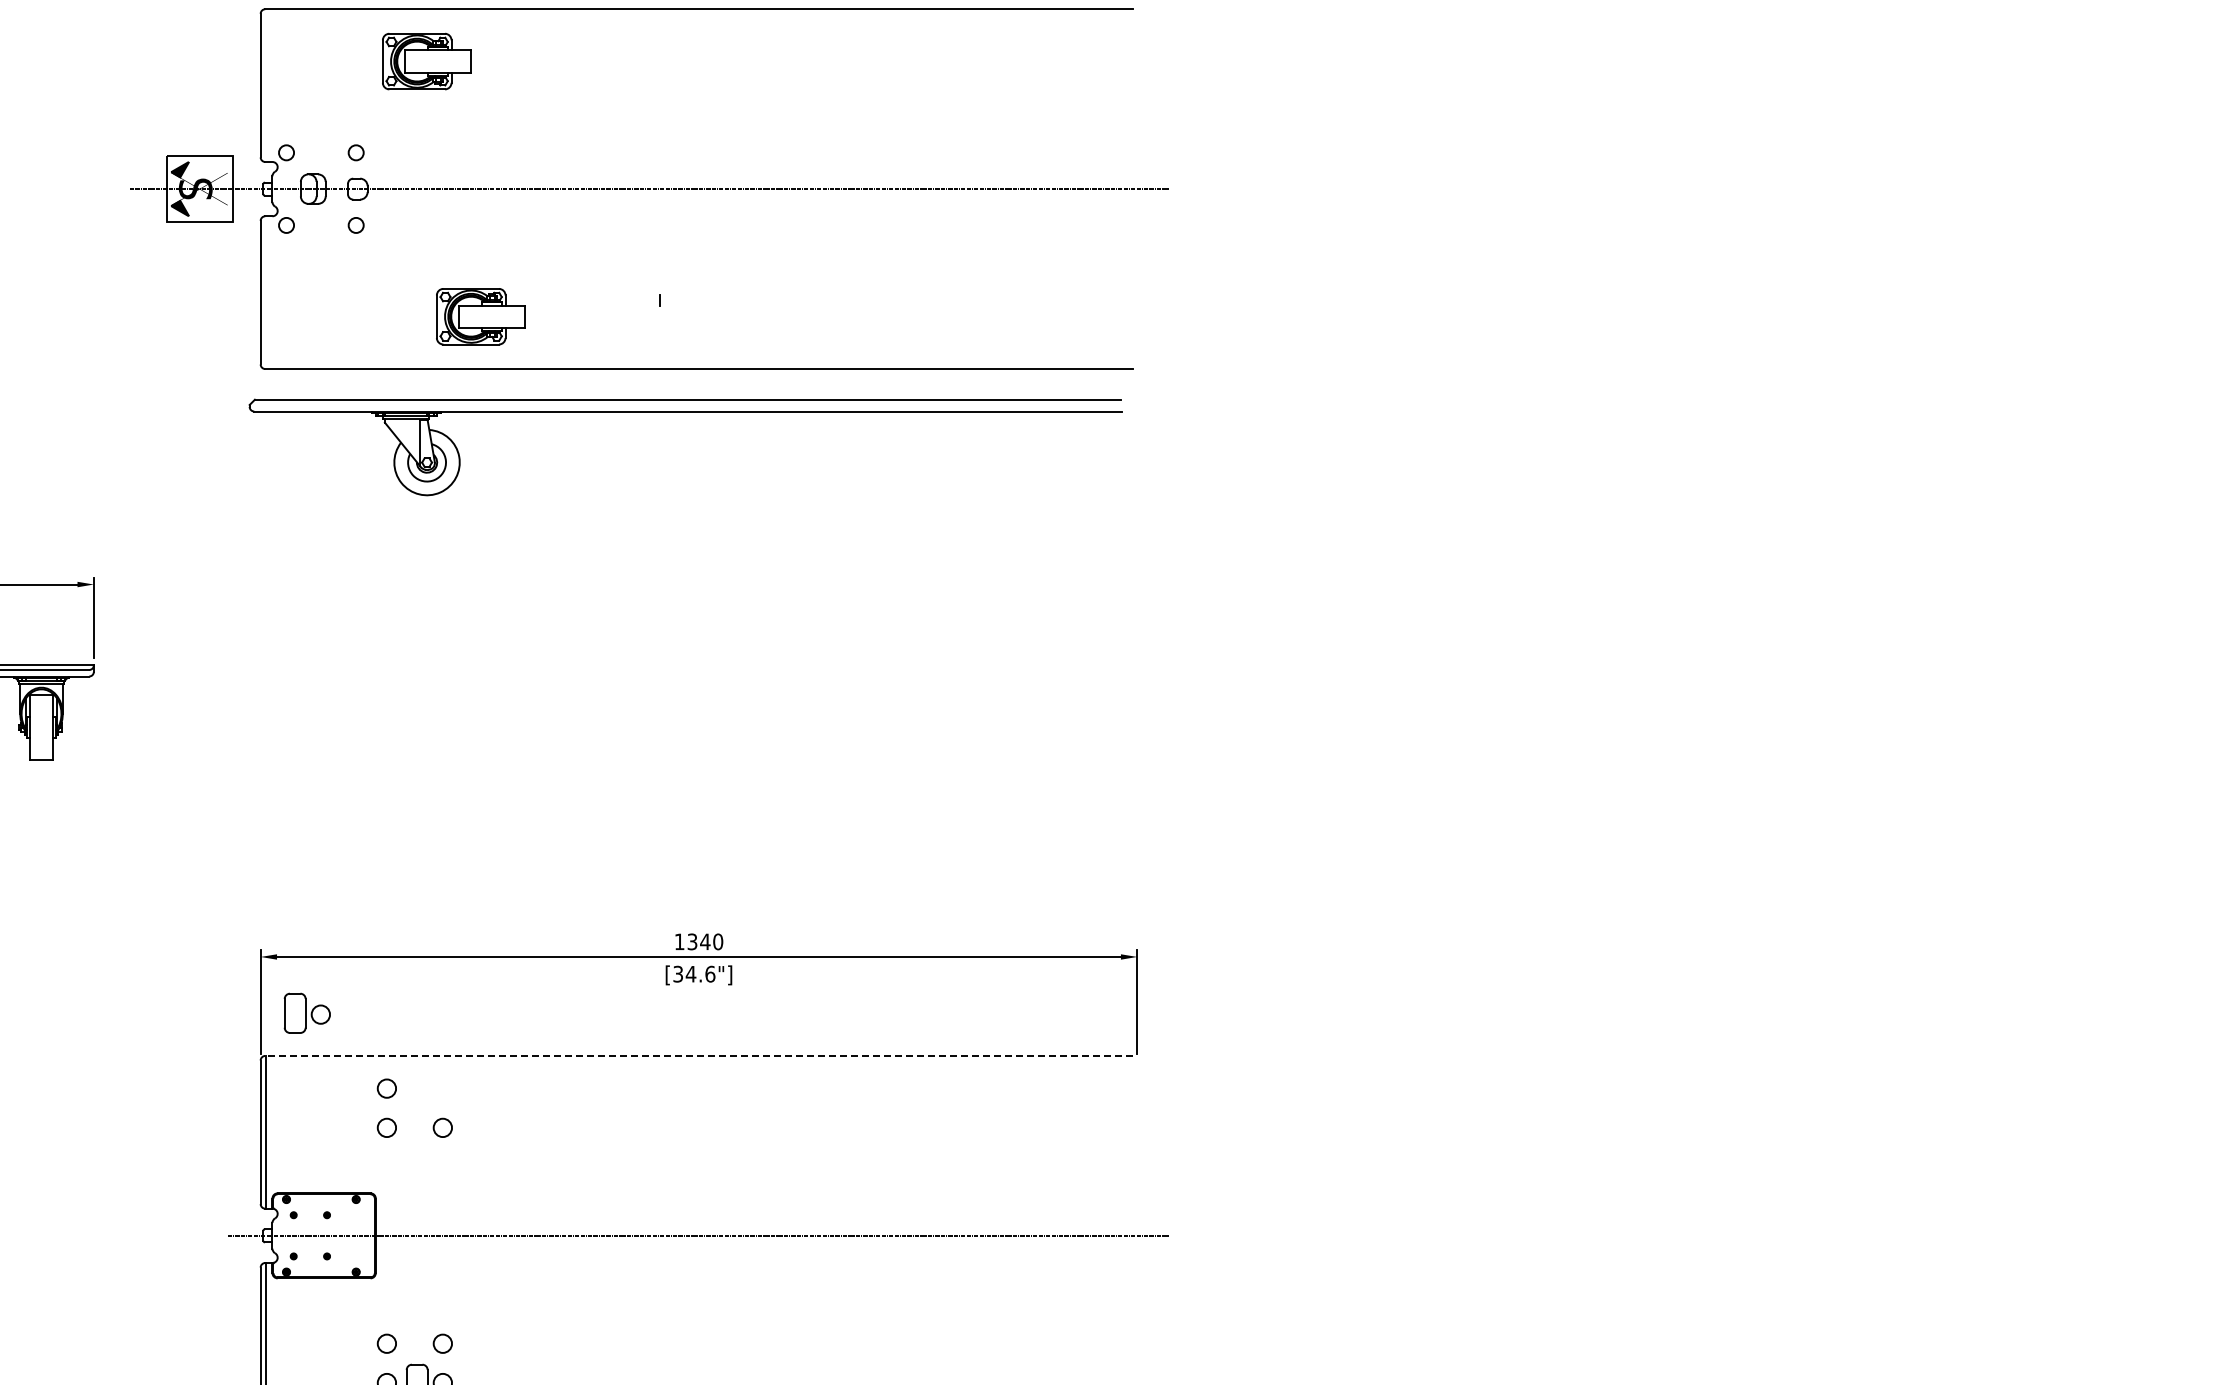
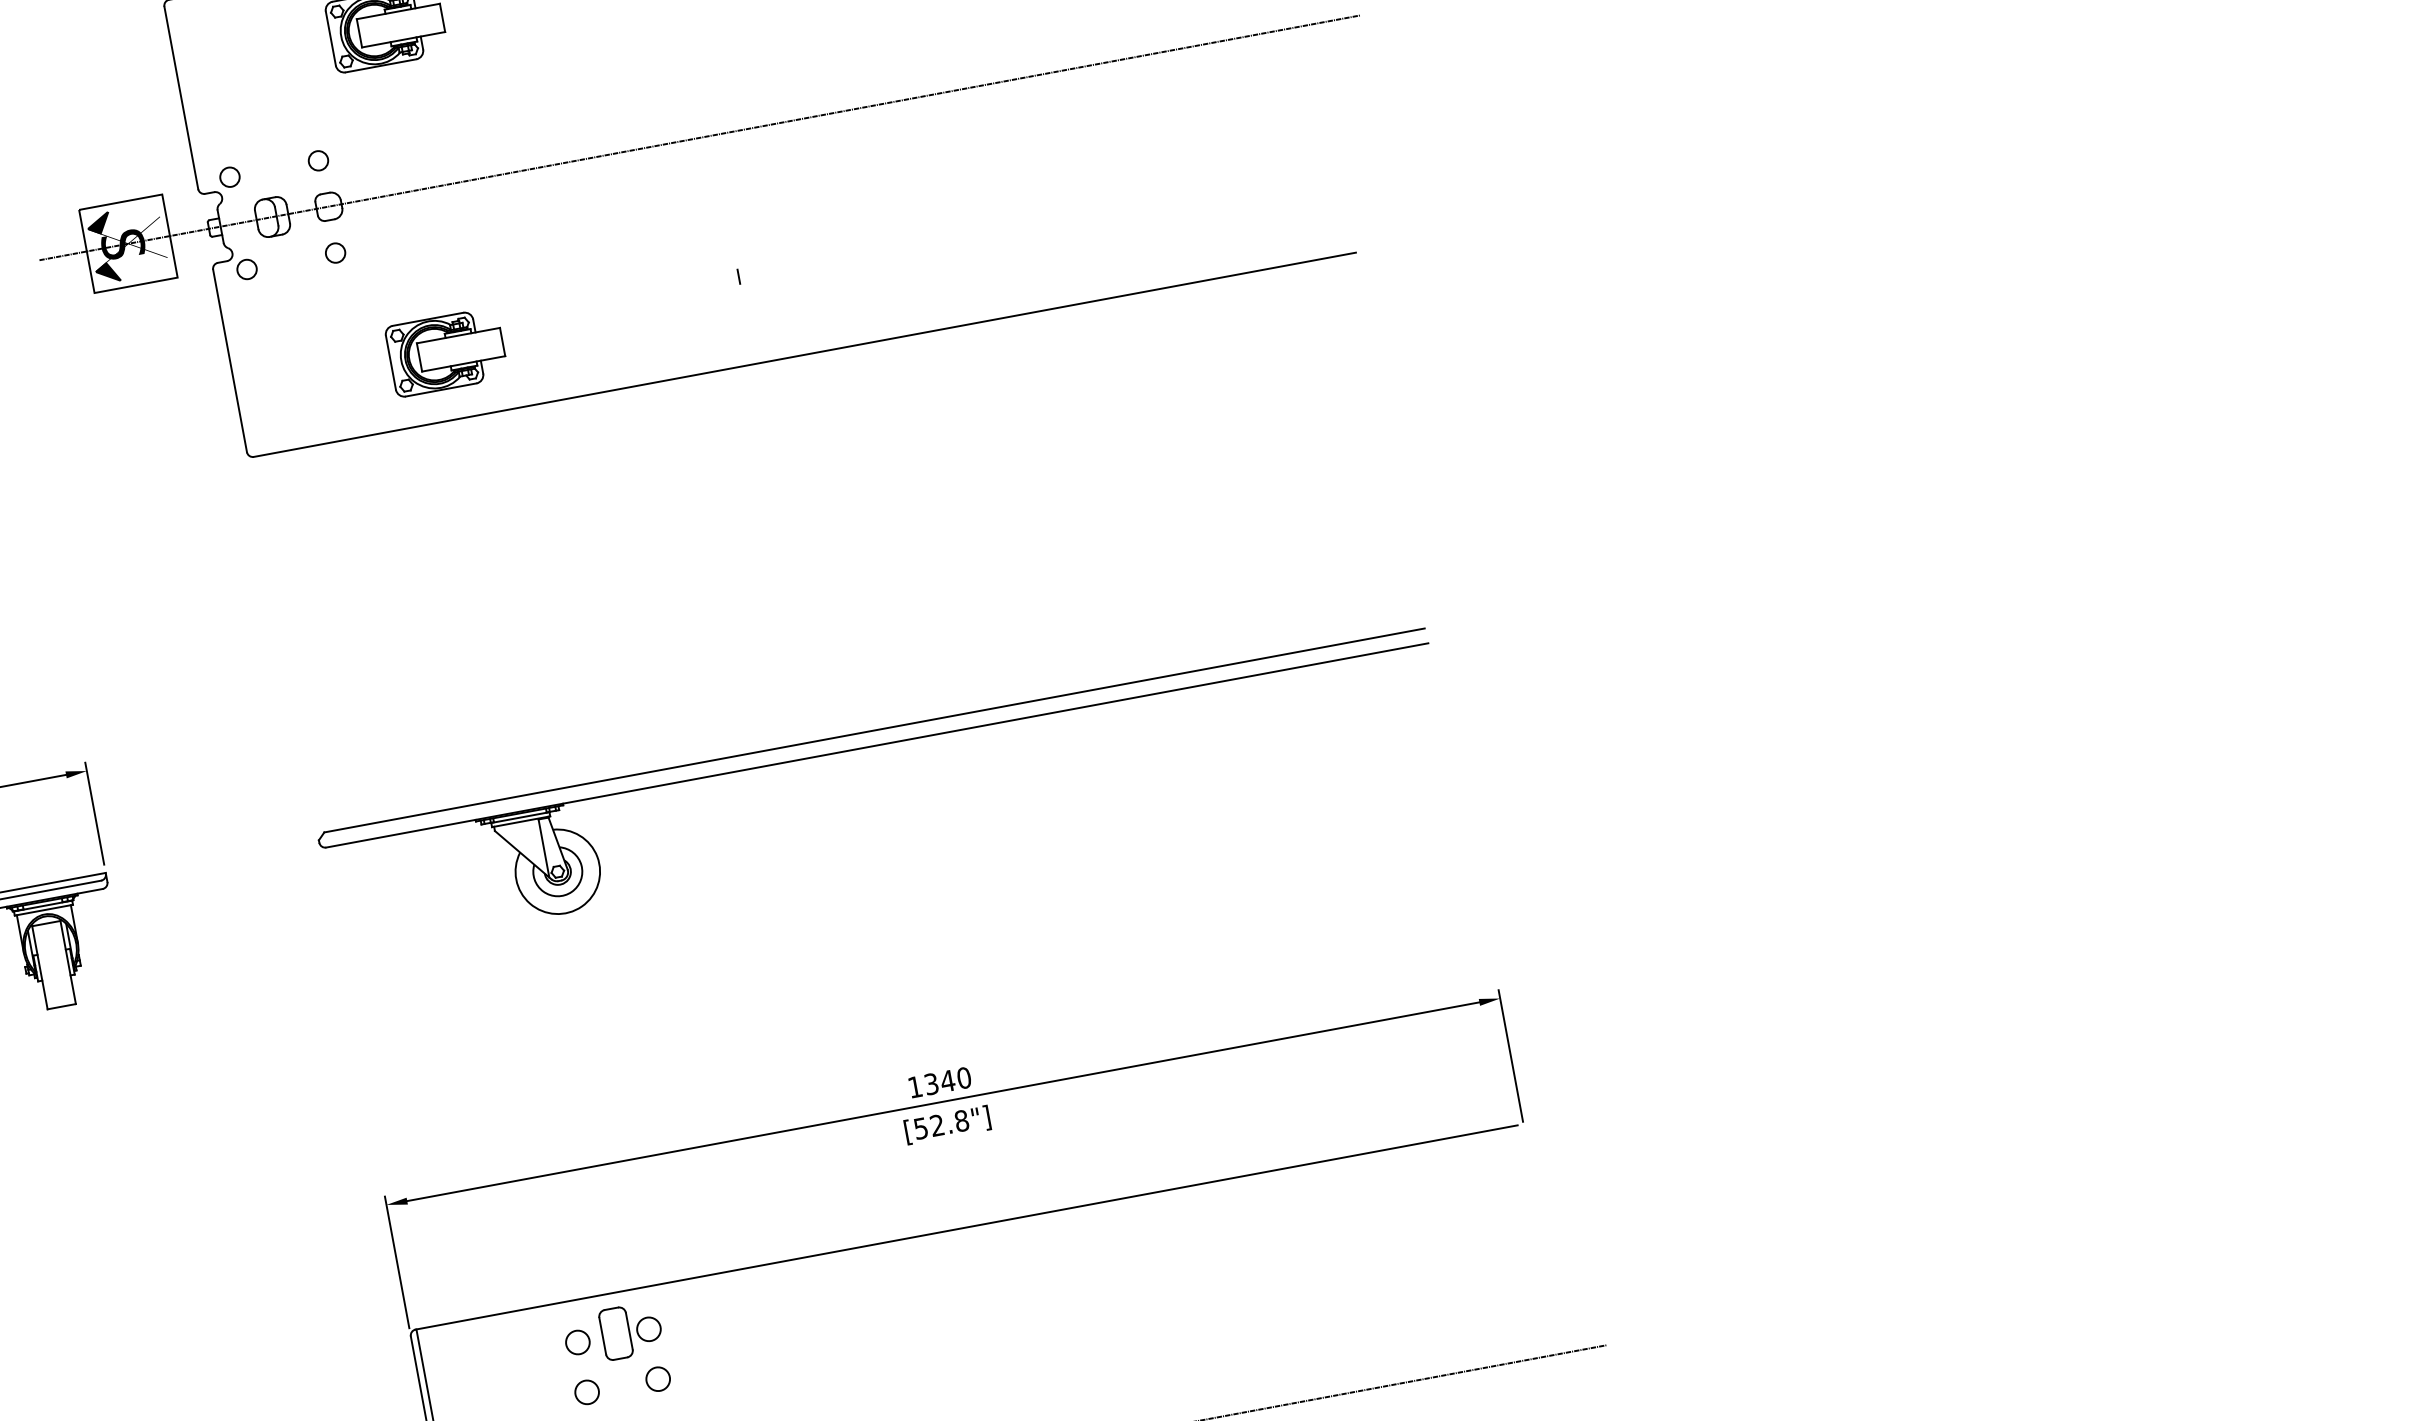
part: (480, 316) -> (446, 352), moved
part: (685, 412) -> (874, 747), moved
text: (694, 973) -> (941, 1123), [34.6"] -> [52.8"]
part: (306, 1012) -> (630, 1329), moved
line: (698, 1055) -> (965, 1227), dashed -> solid

